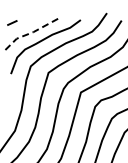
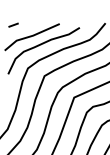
line: (31, 32) -> (31, 35), dashed -> solid

